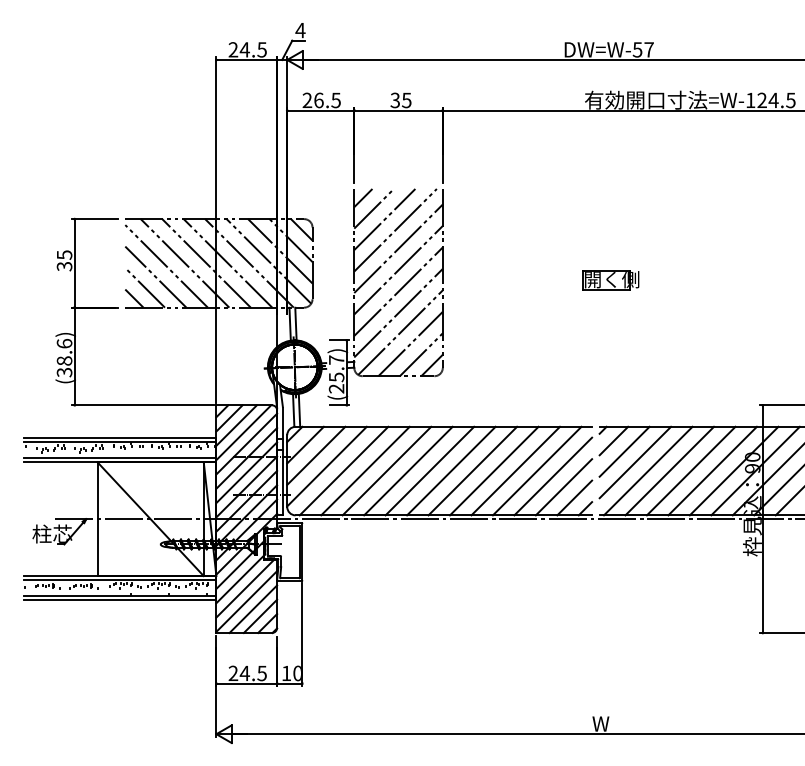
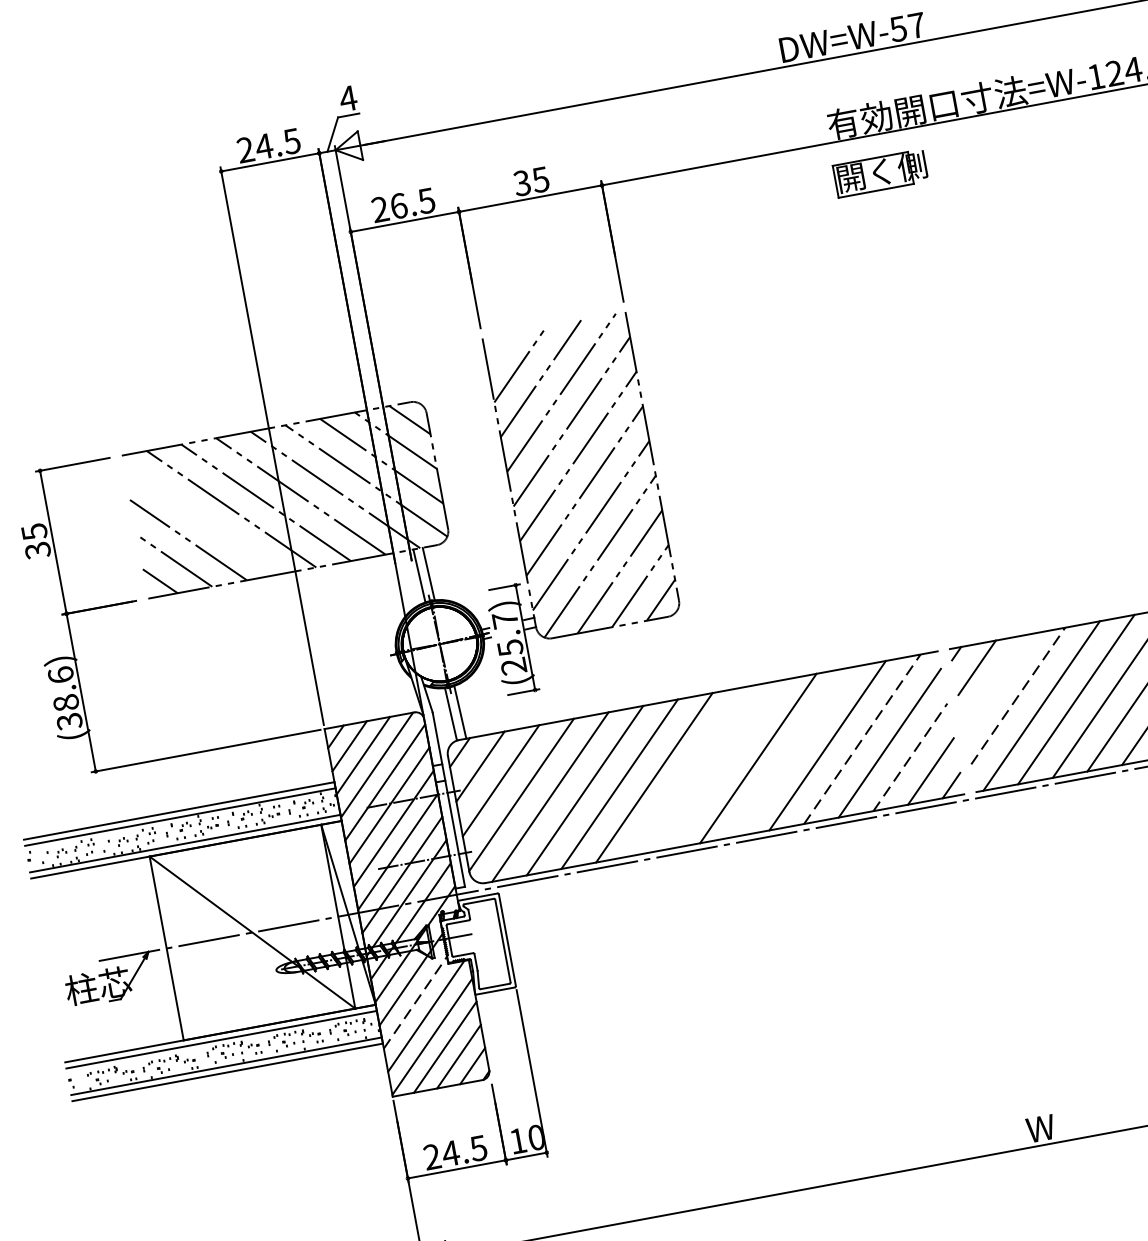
line: (363, 198) -> (500, 351), removed
line: (166, 266) -> (202, 519), removed
part: (610, 280) -> (879, 173), moved
line: (624, 451) -> (997, 681), removed
line: (635, 462) -> (1018, 695), solid -> dashed
line: (429, 470) -> (688, 770), removed
line: (451, 470) -> (723, 763), removed
line: (494, 470) -> (793, 751), removed
line: (537, 471) -> (862, 739), solid -> dashed
line: (563, 487) -> (909, 757), solid -> dashed
line: (240, 579) -> (415, 1003), solid -> dashed

